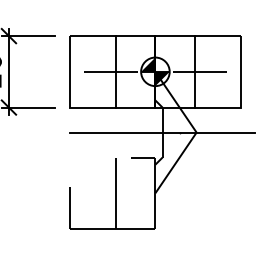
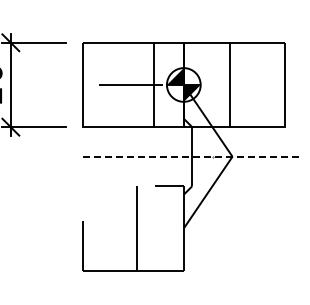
line: (116, 71) -> (154, 84), moved
line: (199, 71) -> (236, 84), removed
line: (162, 132) -> (192, 156), solid -> dashed

